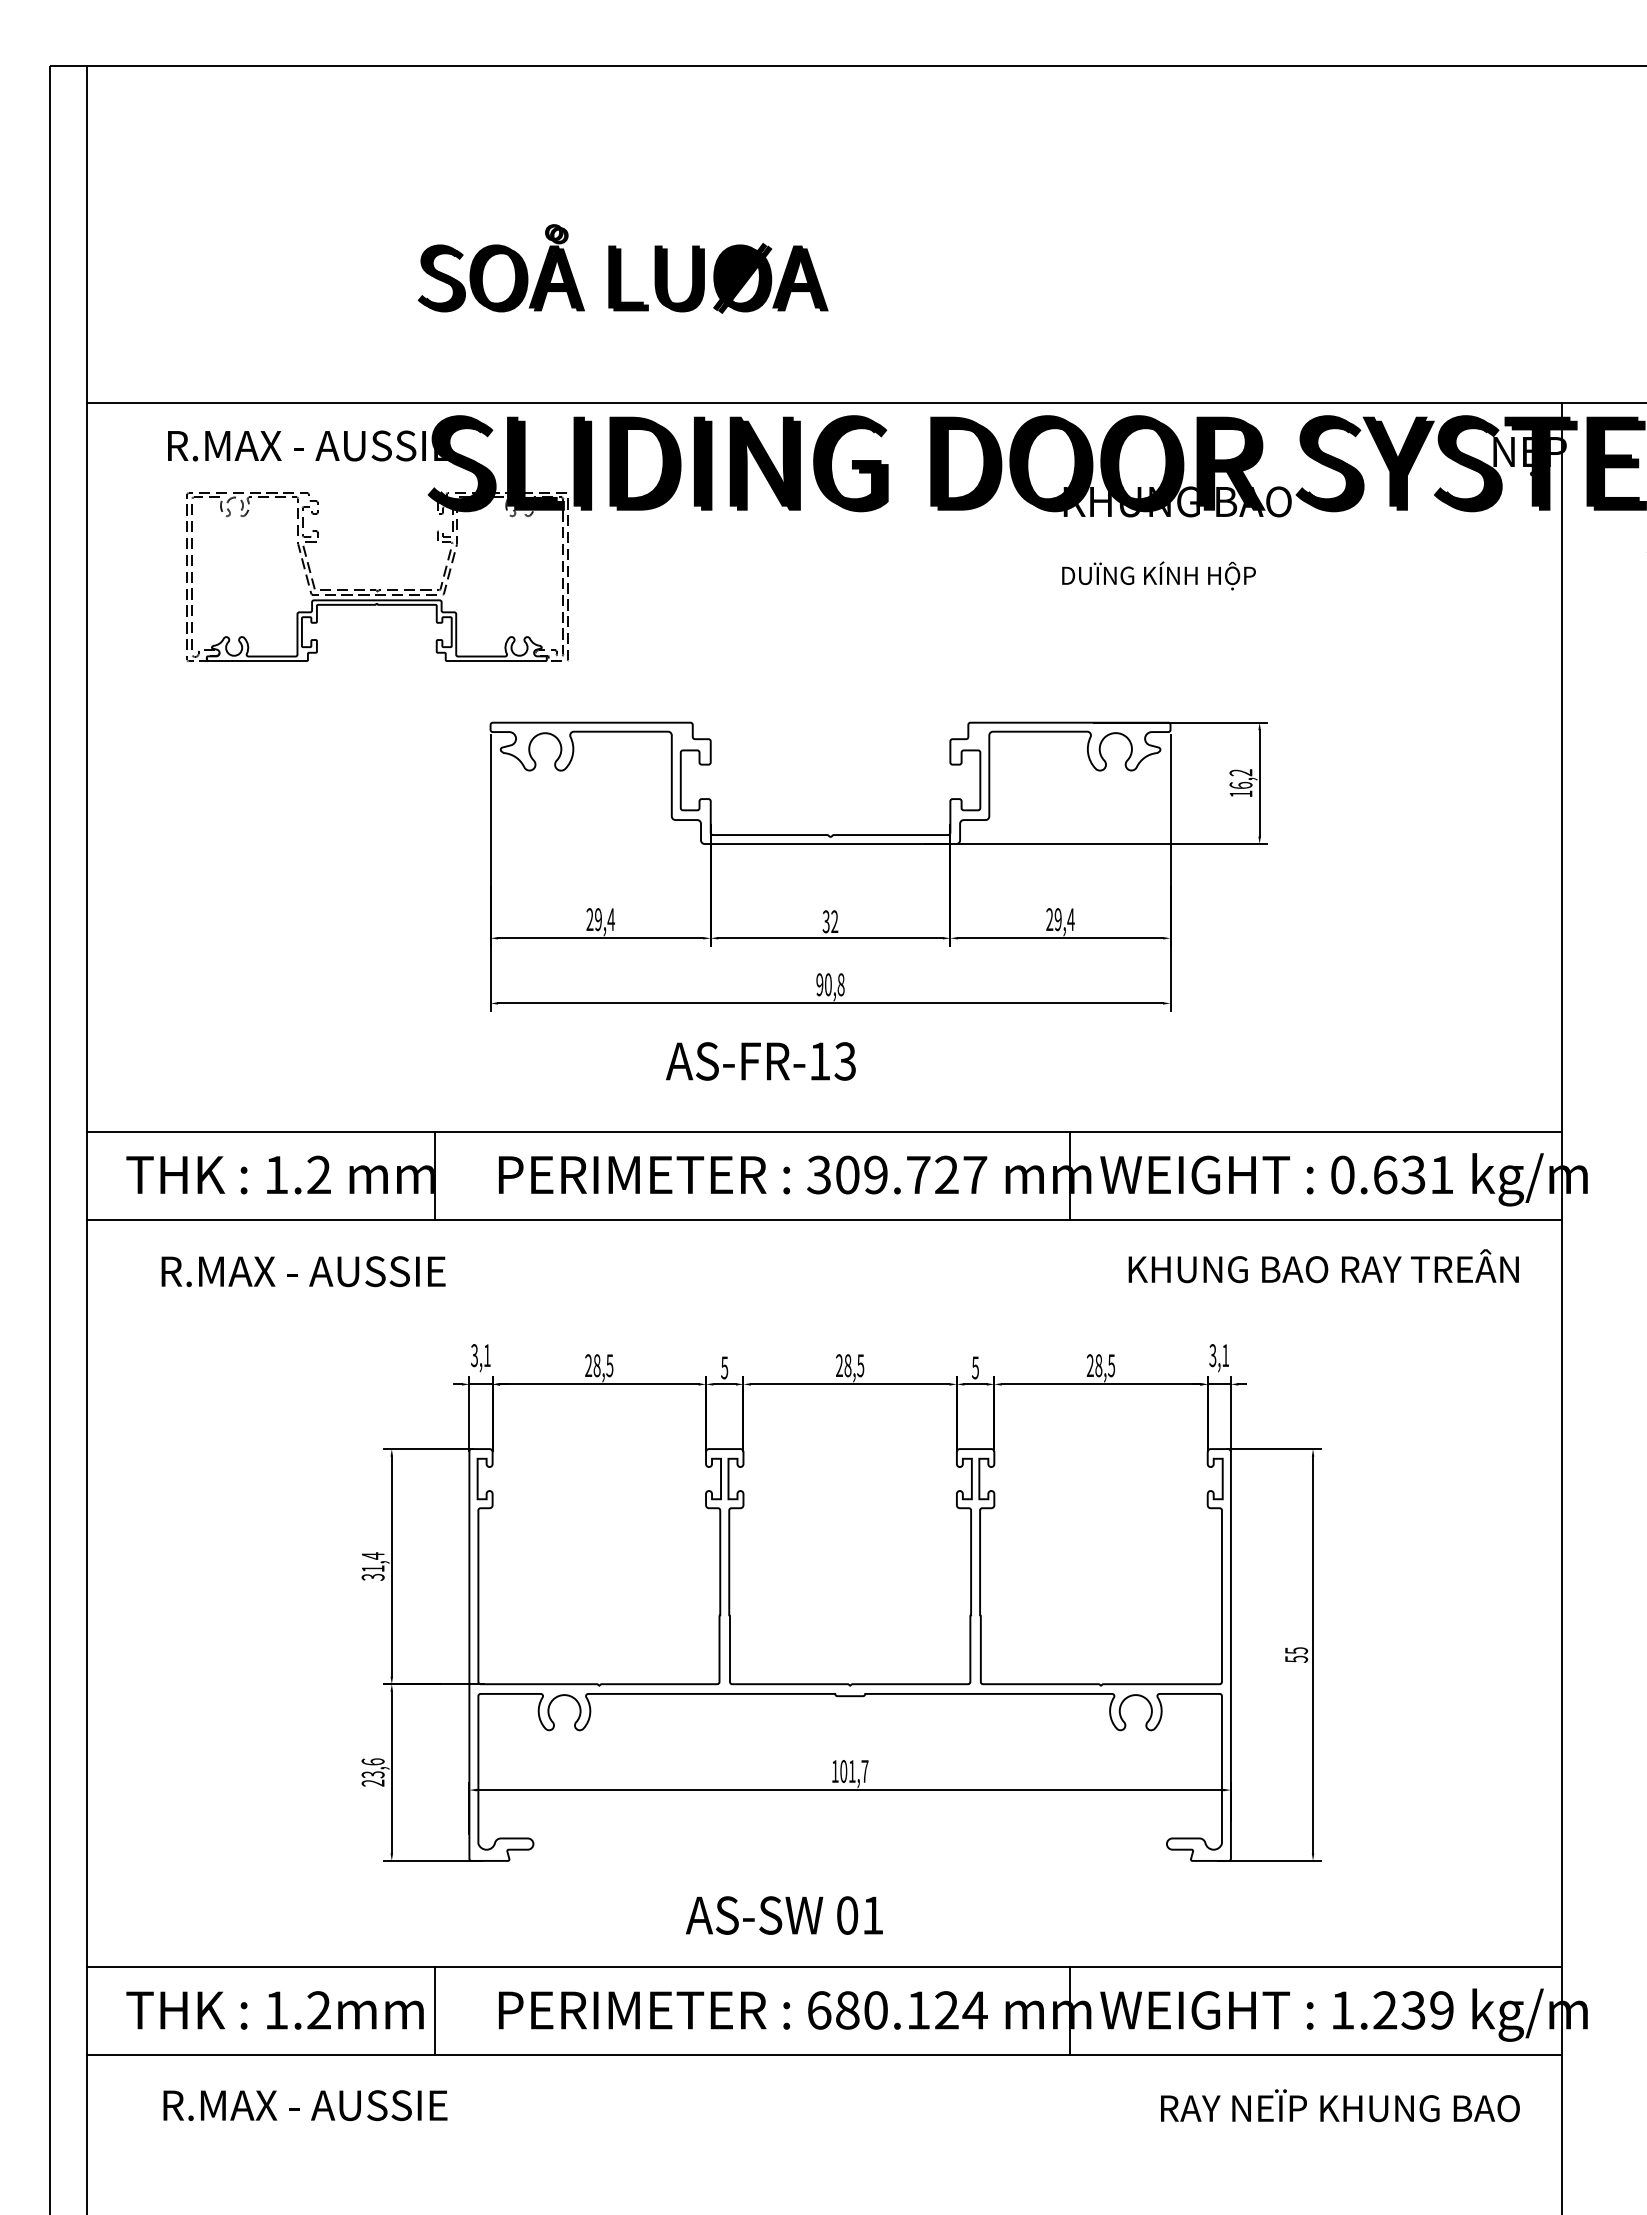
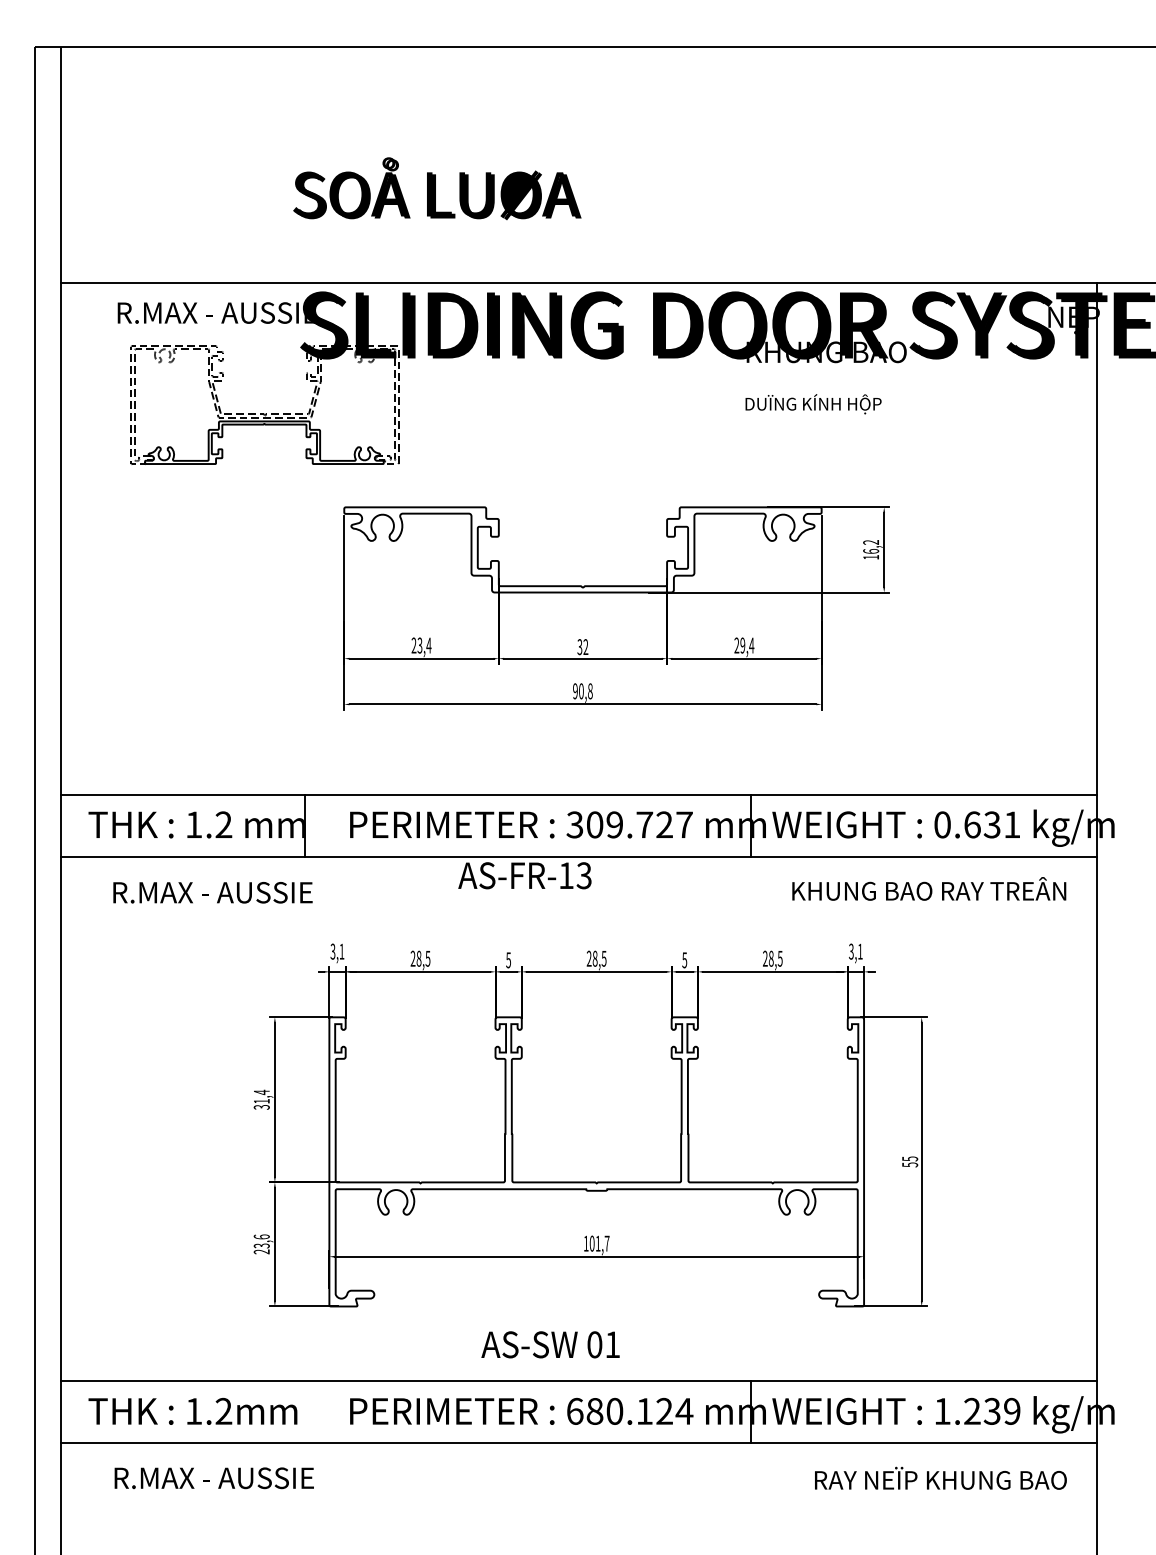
text: (597, 919) -> (419, 645), 29,4 -> 23,4
text: (760, 1061) -> (524, 875), moved
line: (434, 2011) -> (304, 1412), removed

